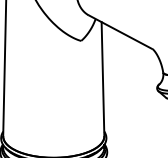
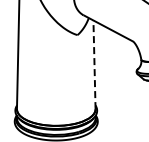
line: (102, 78) -> (94, 64), solid -> dashed

